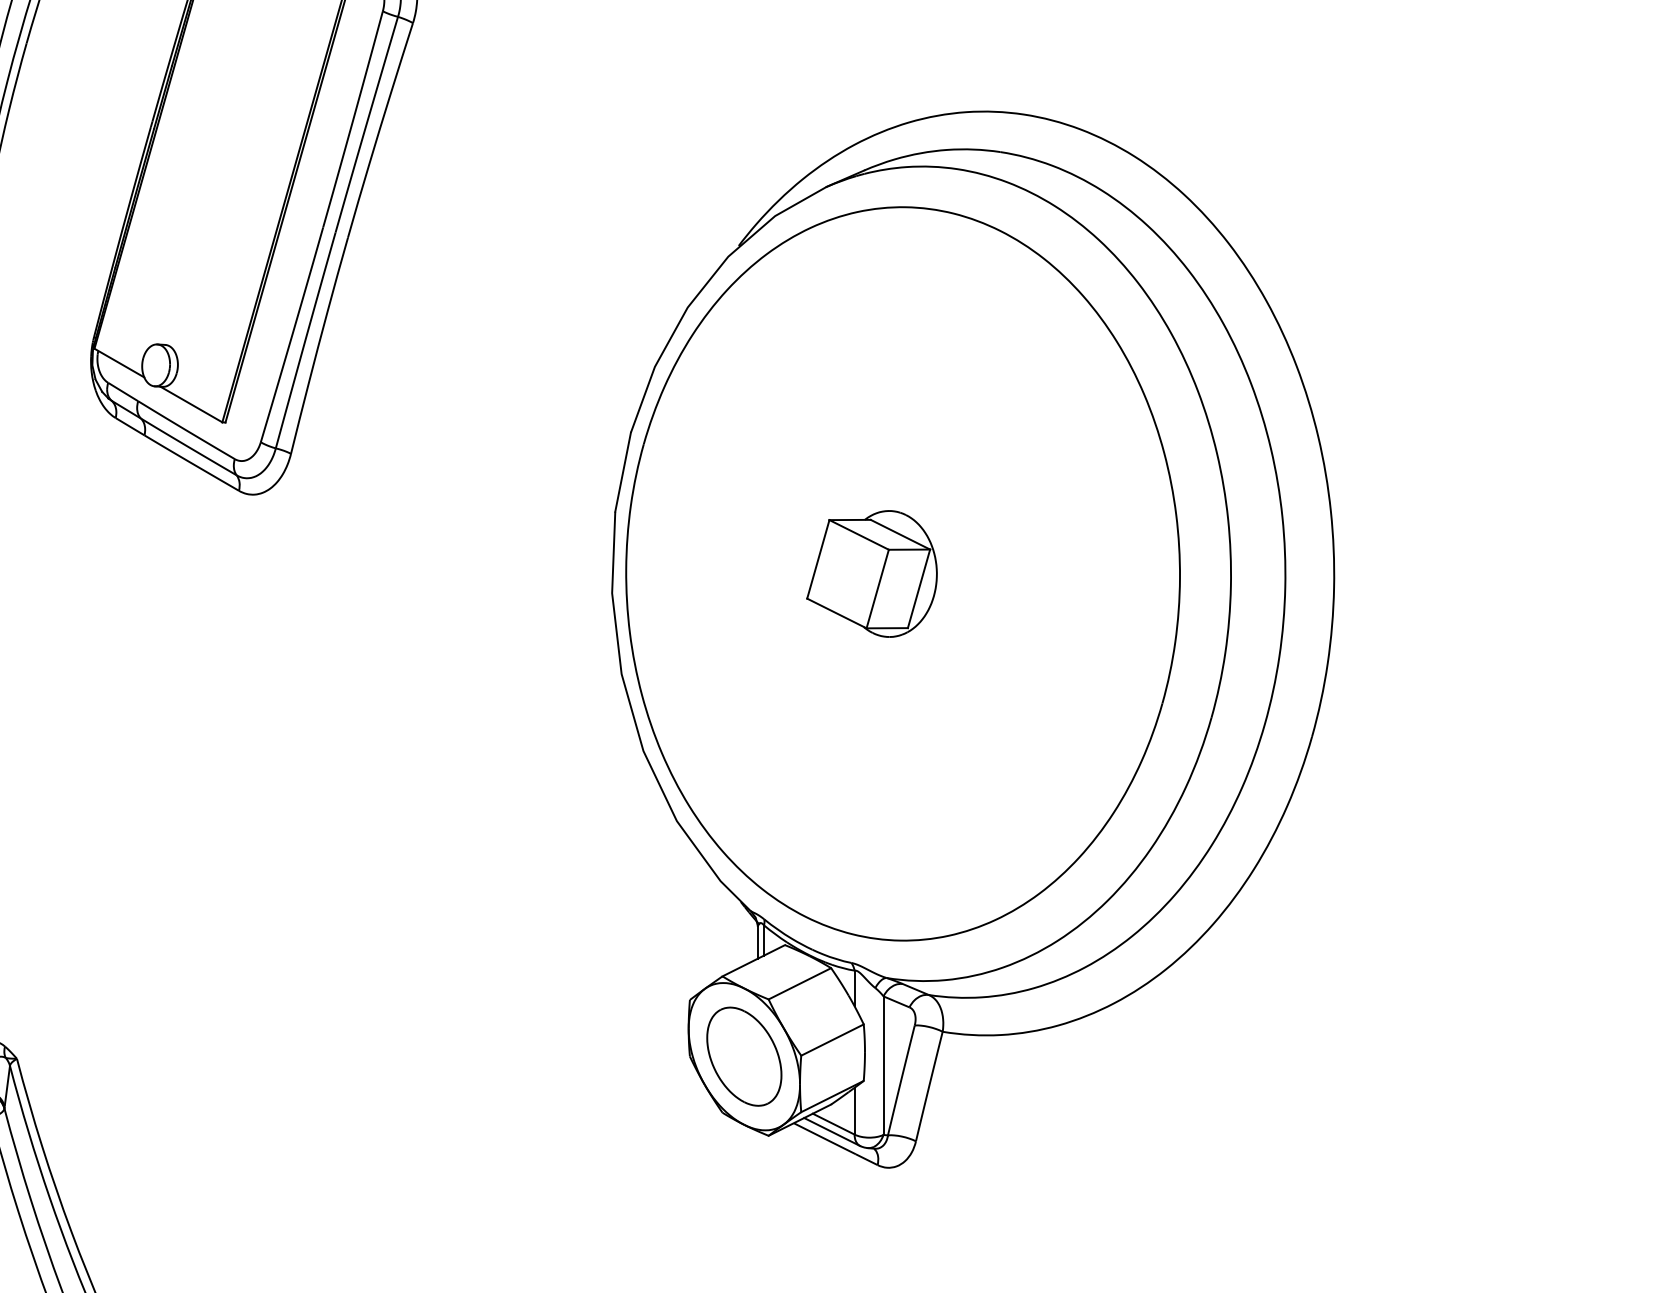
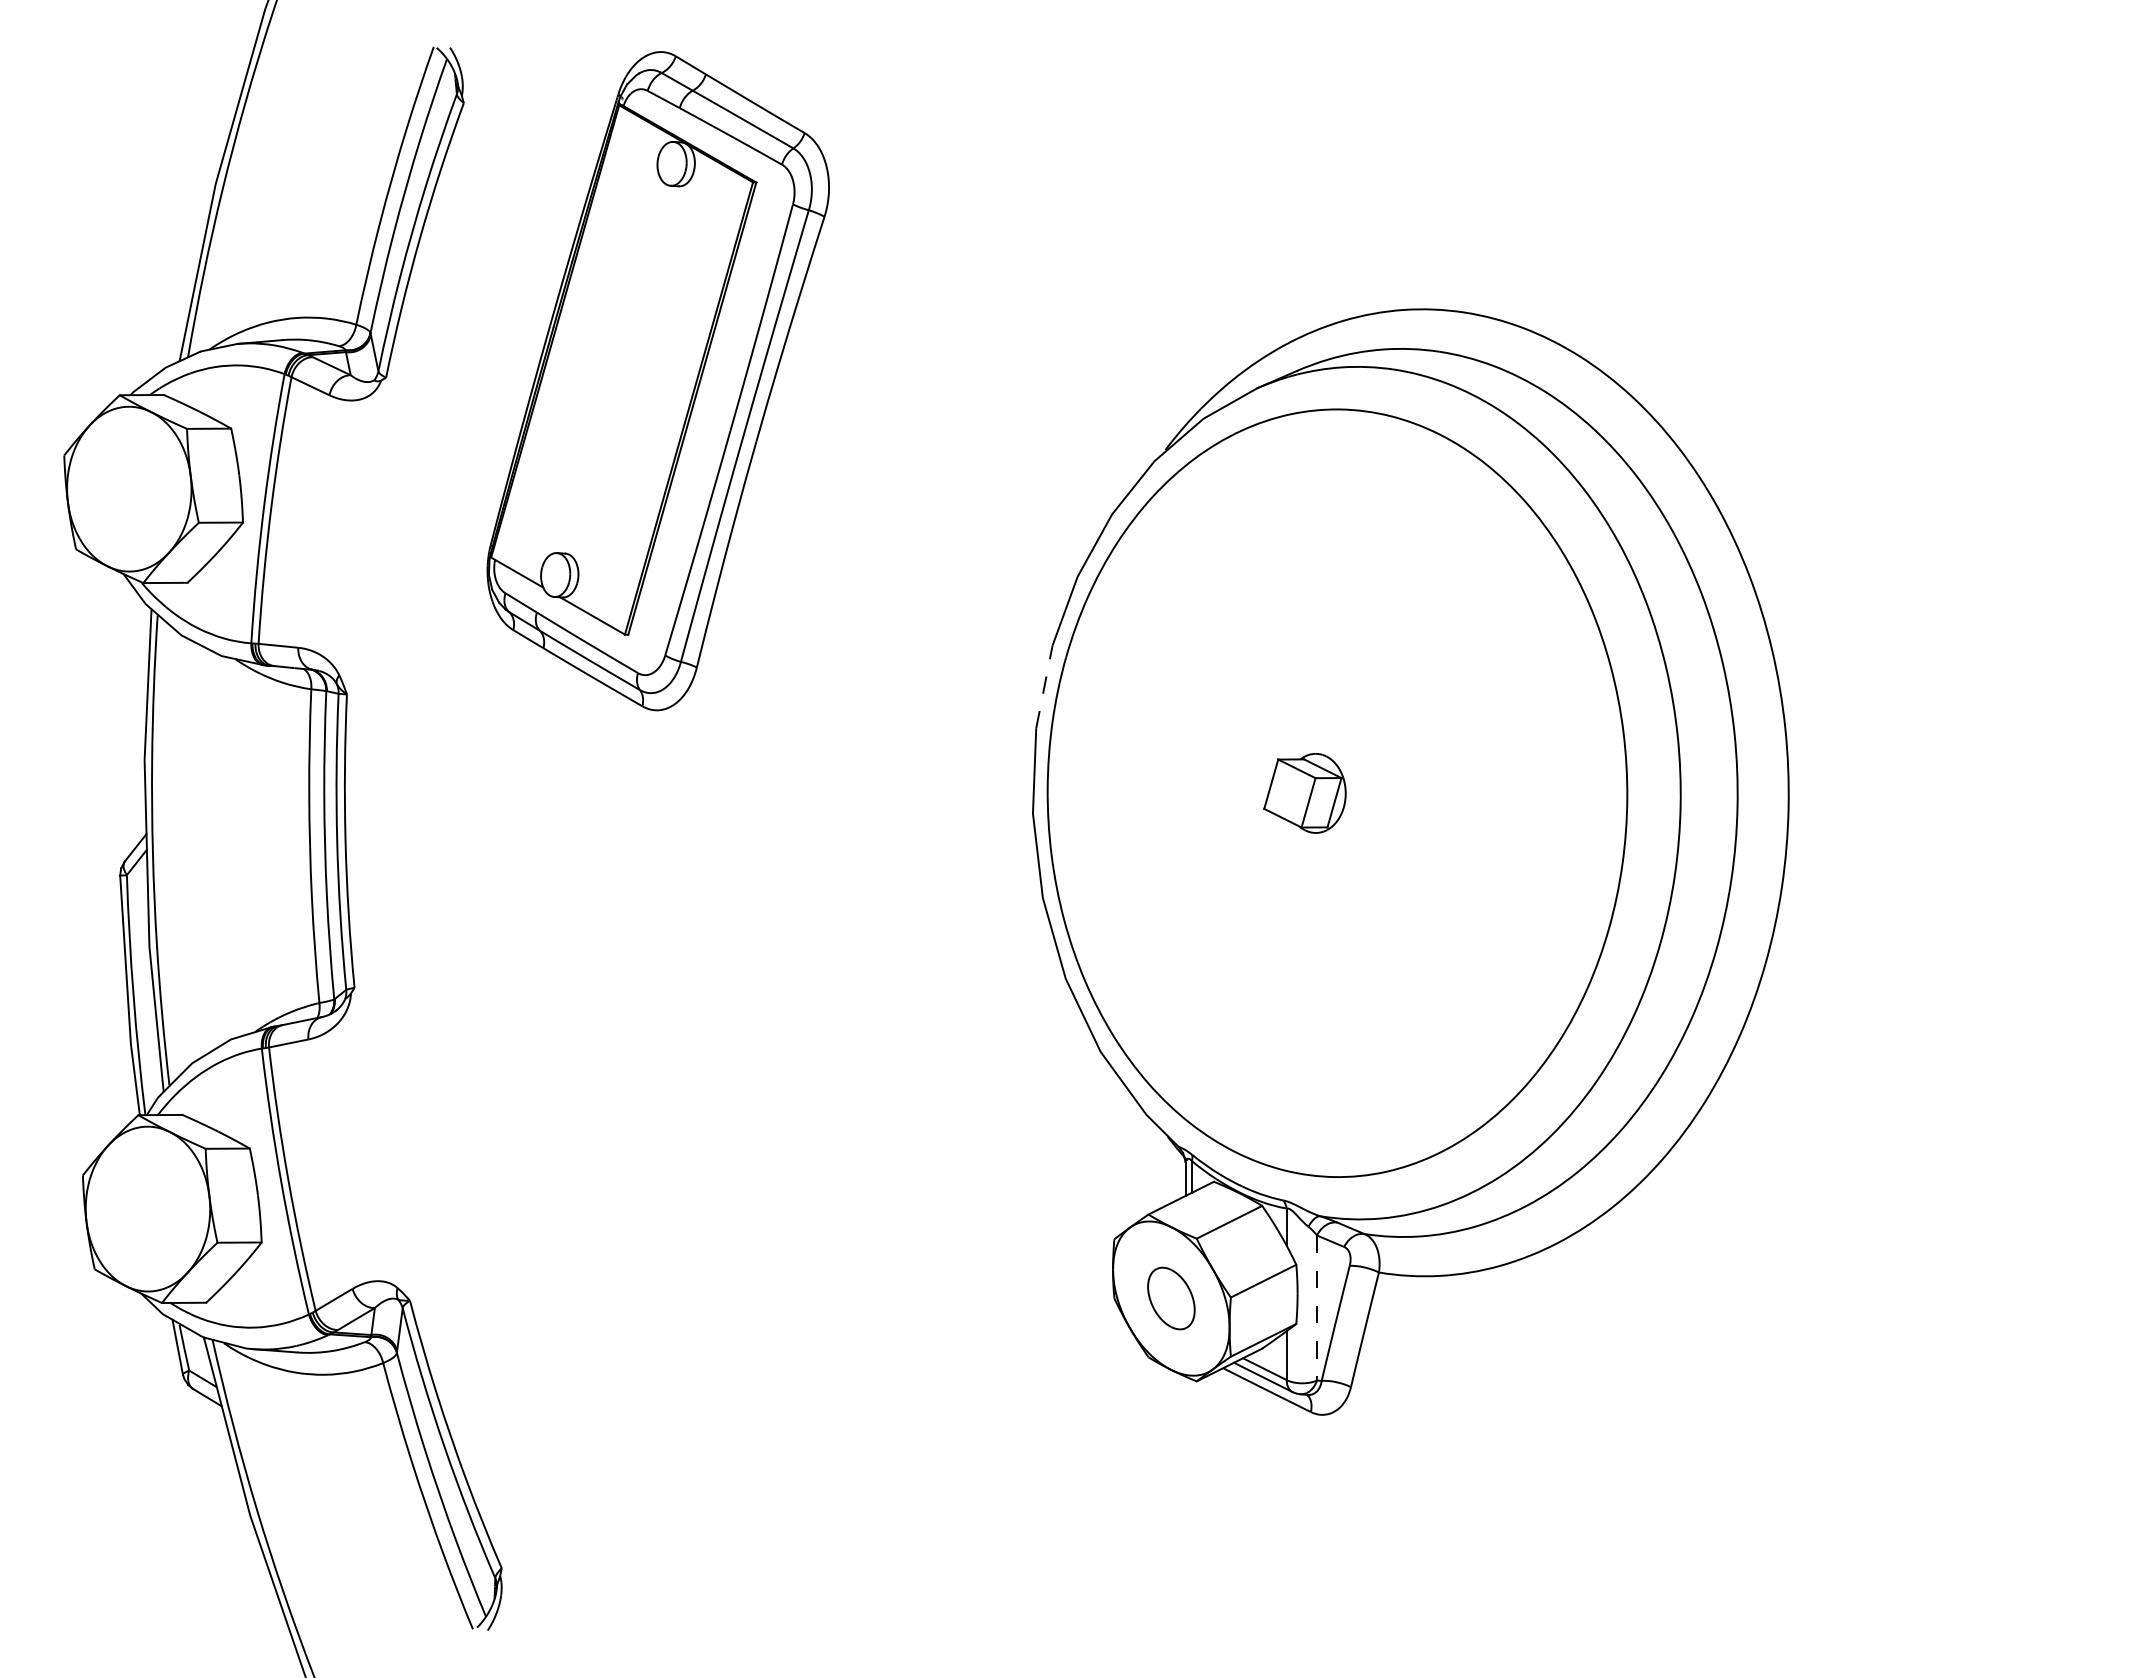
line: (623, 471) -> (1044, 686), solid -> dashed
part: (871, 574) -> (1304, 793), size x0.6
part: (744, 1056) -> (1171, 1298), size x0.6
line: (883, 1066) -> (1317, 1308), solid -> dashed

